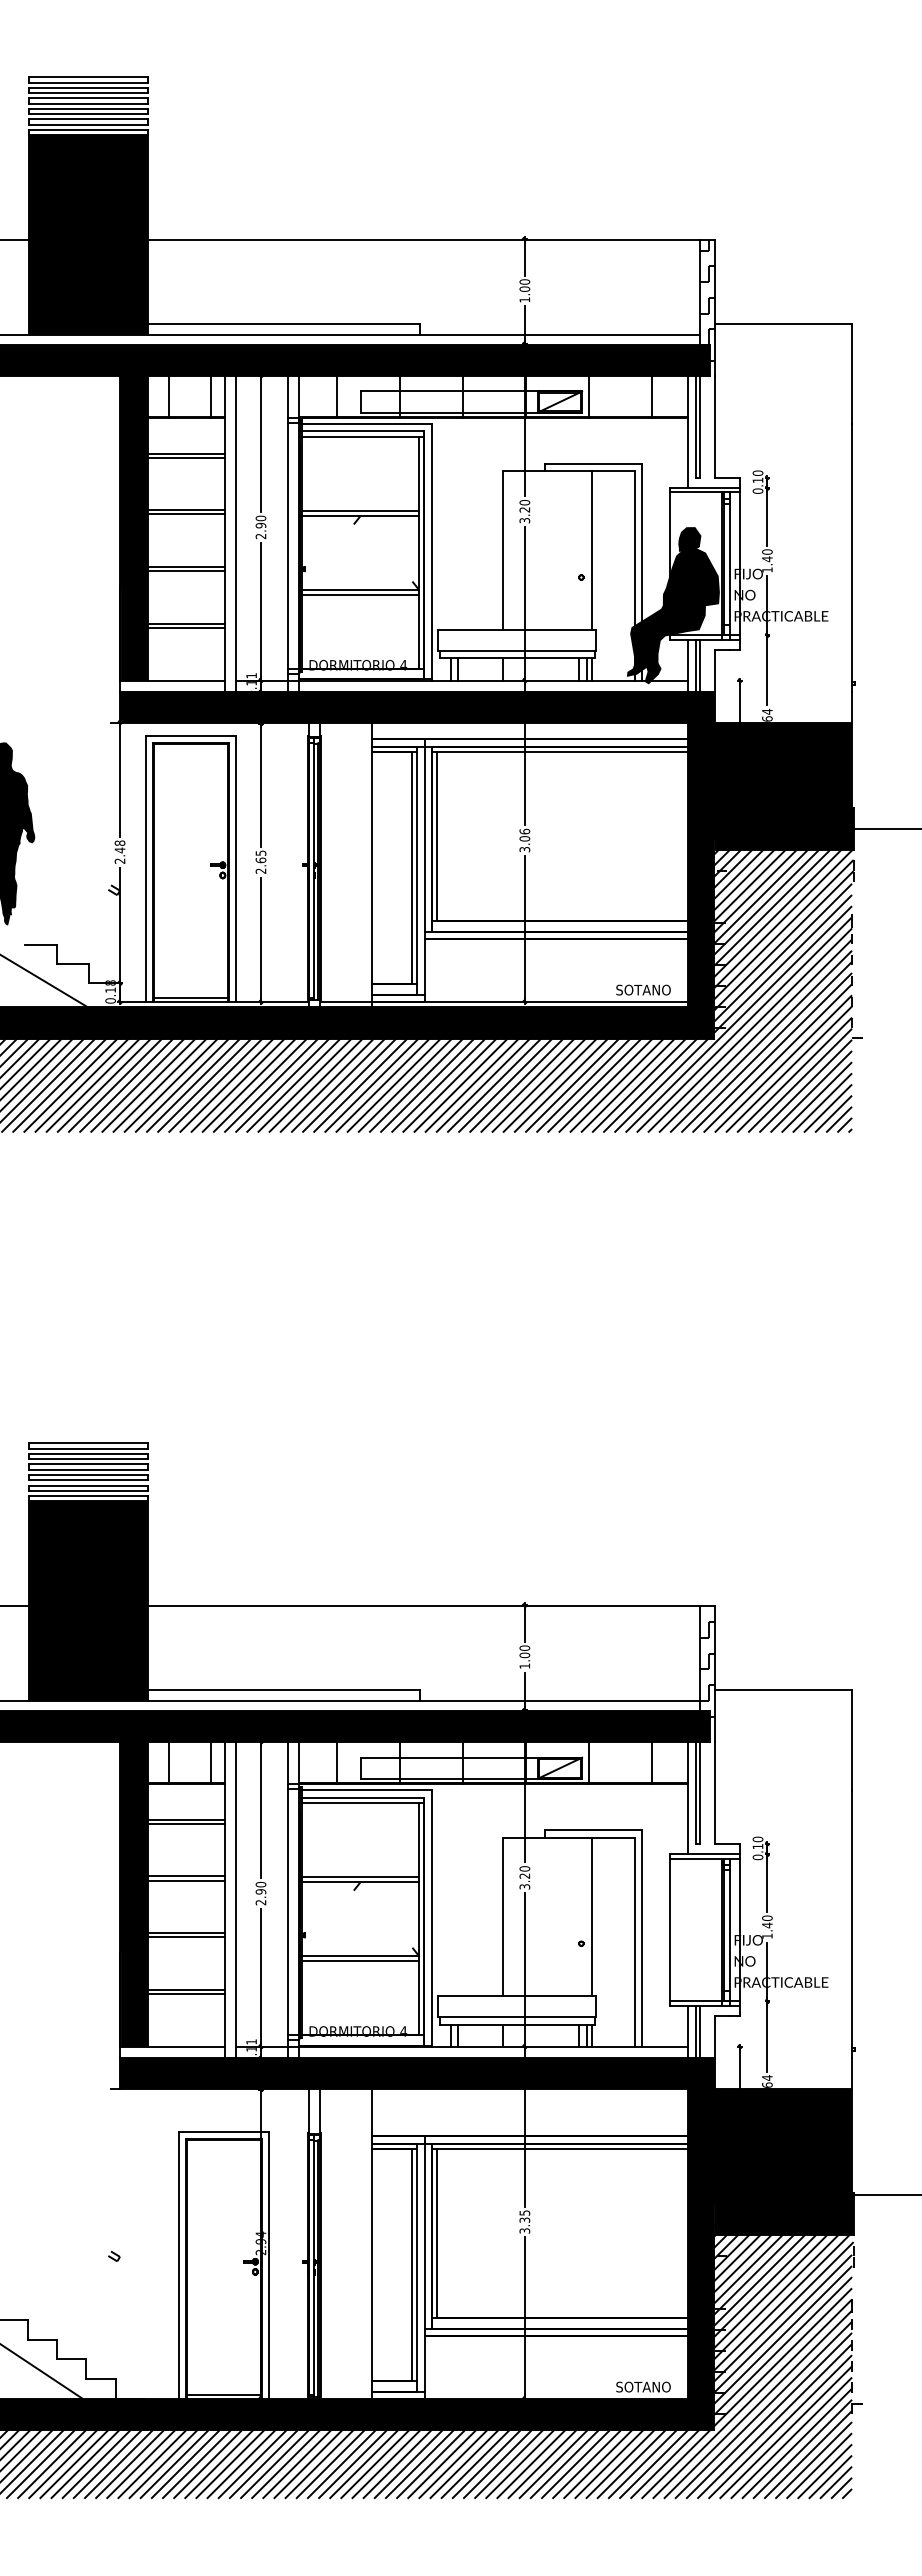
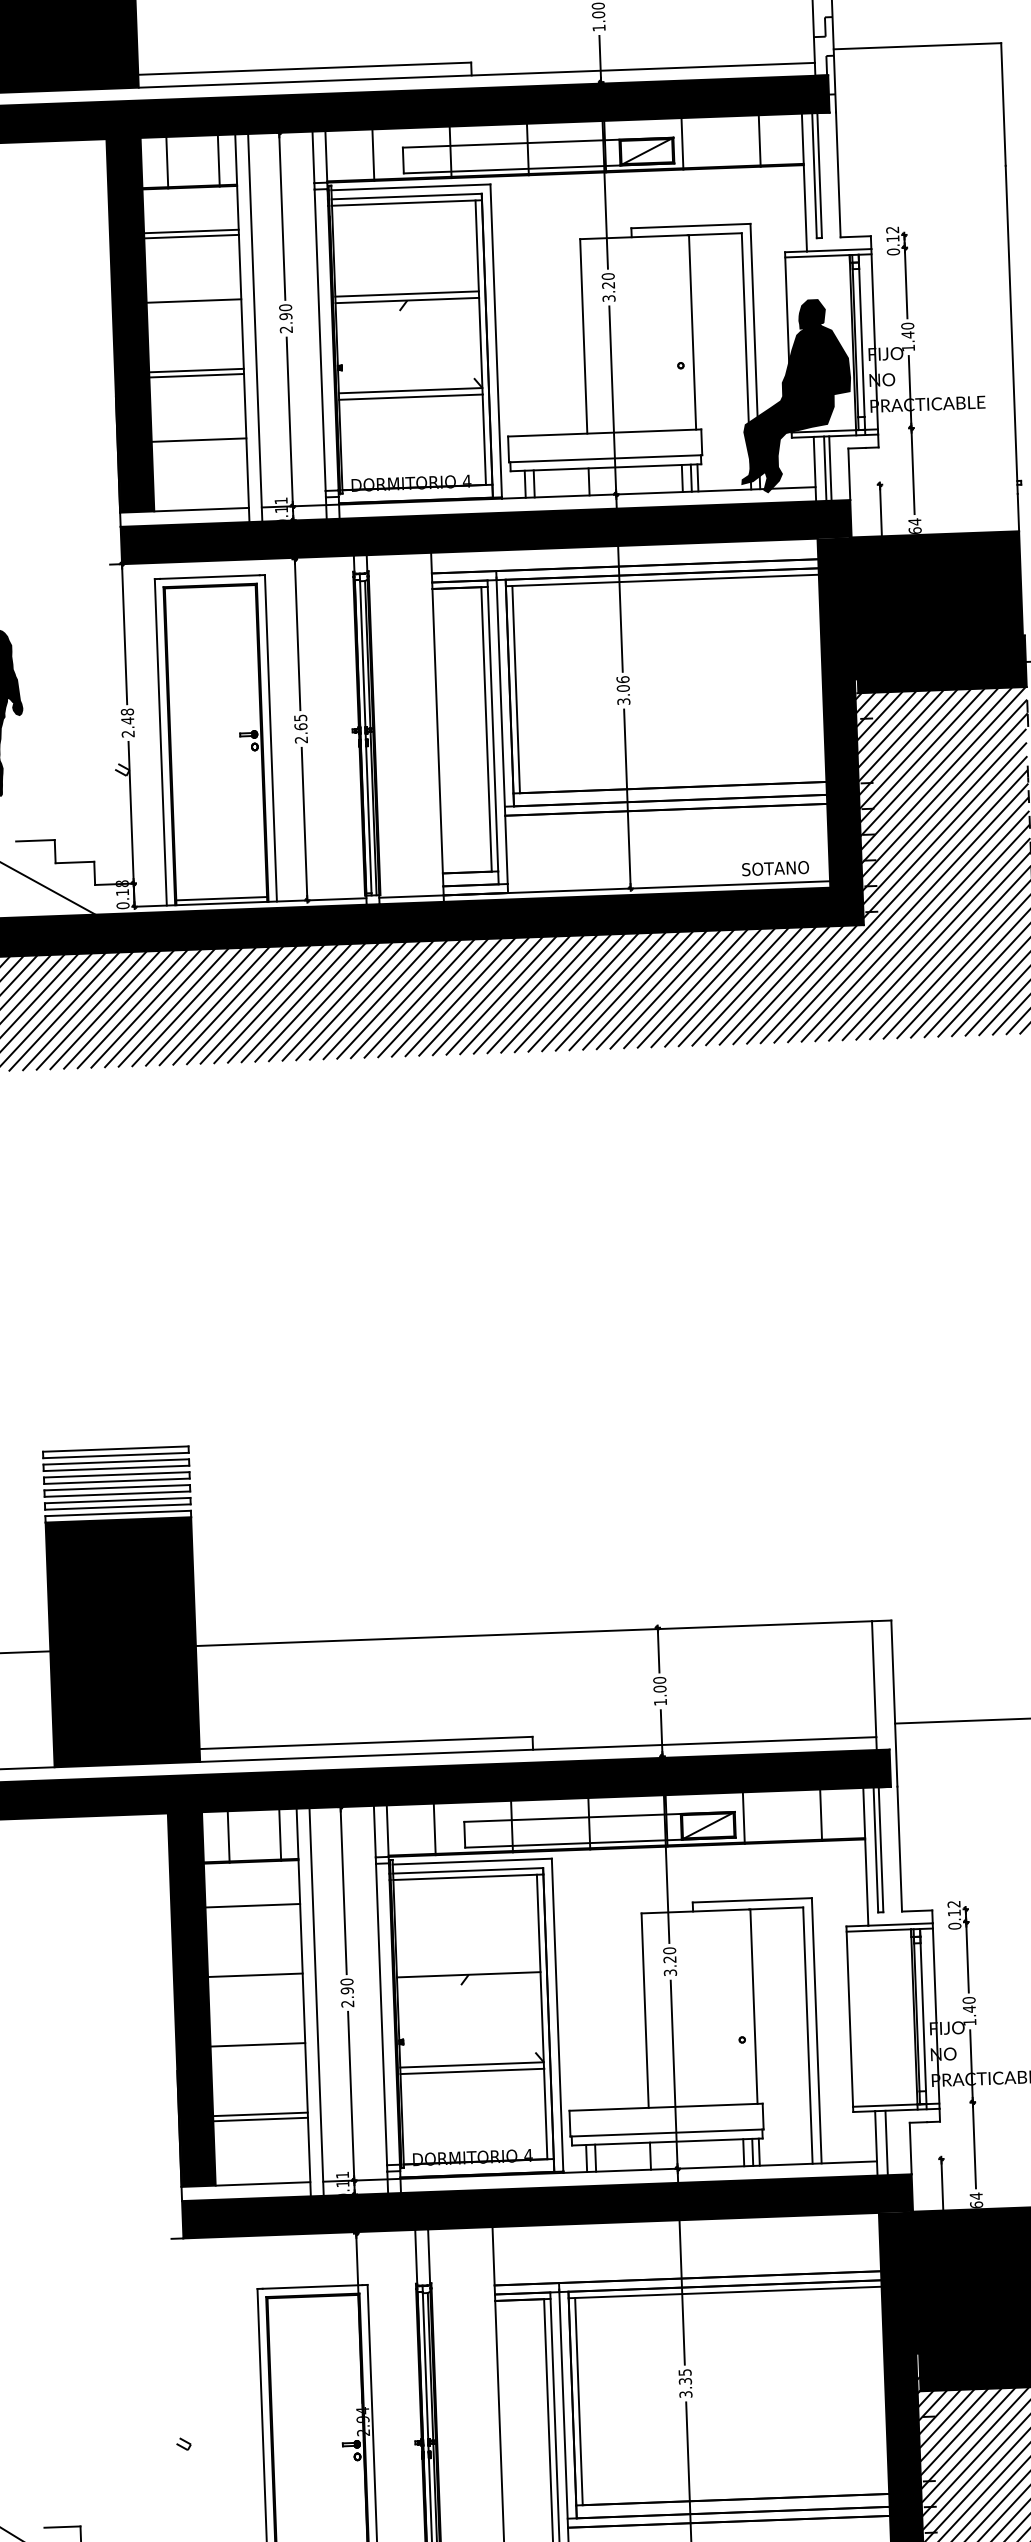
text: (757, 472) -> (892, 229), 0.10 -> 0.12
line: (186, 514) -> (194, 306), removed
line: (186, 627) -> (199, 444), removed
hatch: (707, 1677) -> (884, 1708), removed
line: (186, 1823) -> (252, 1910), removed
text: (757, 1839) -> (953, 1904), 0.10 -> 0.12
line: (359, 1877) -> (467, 1968), removed
line: (186, 1880) -> (255, 1980), removed
line: (186, 1937) -> (258, 2050), removed
line: (700, 2031) -> (892, 2142), removed

